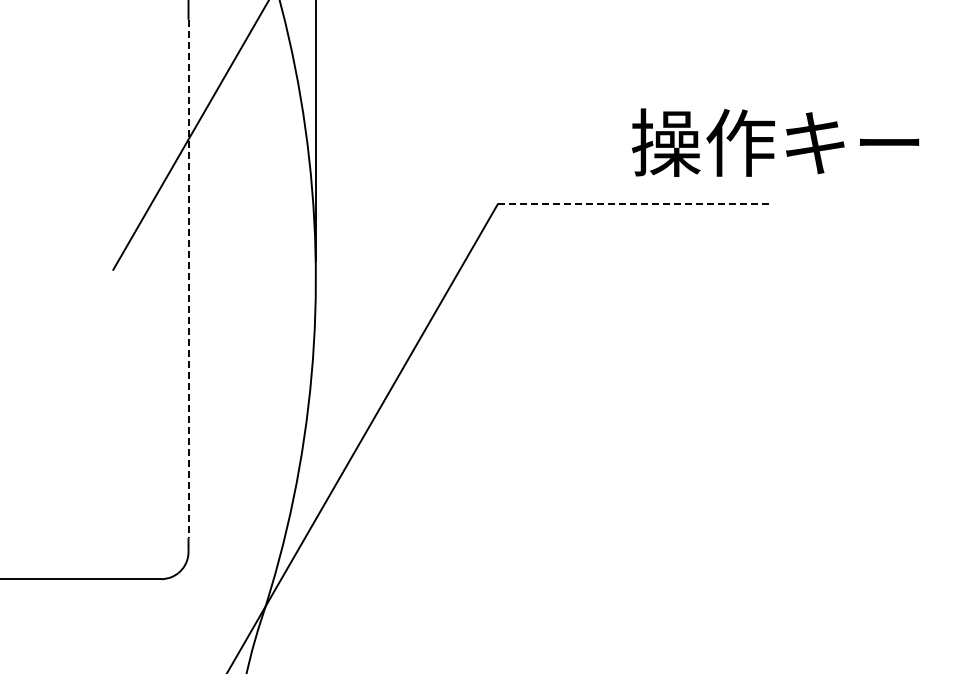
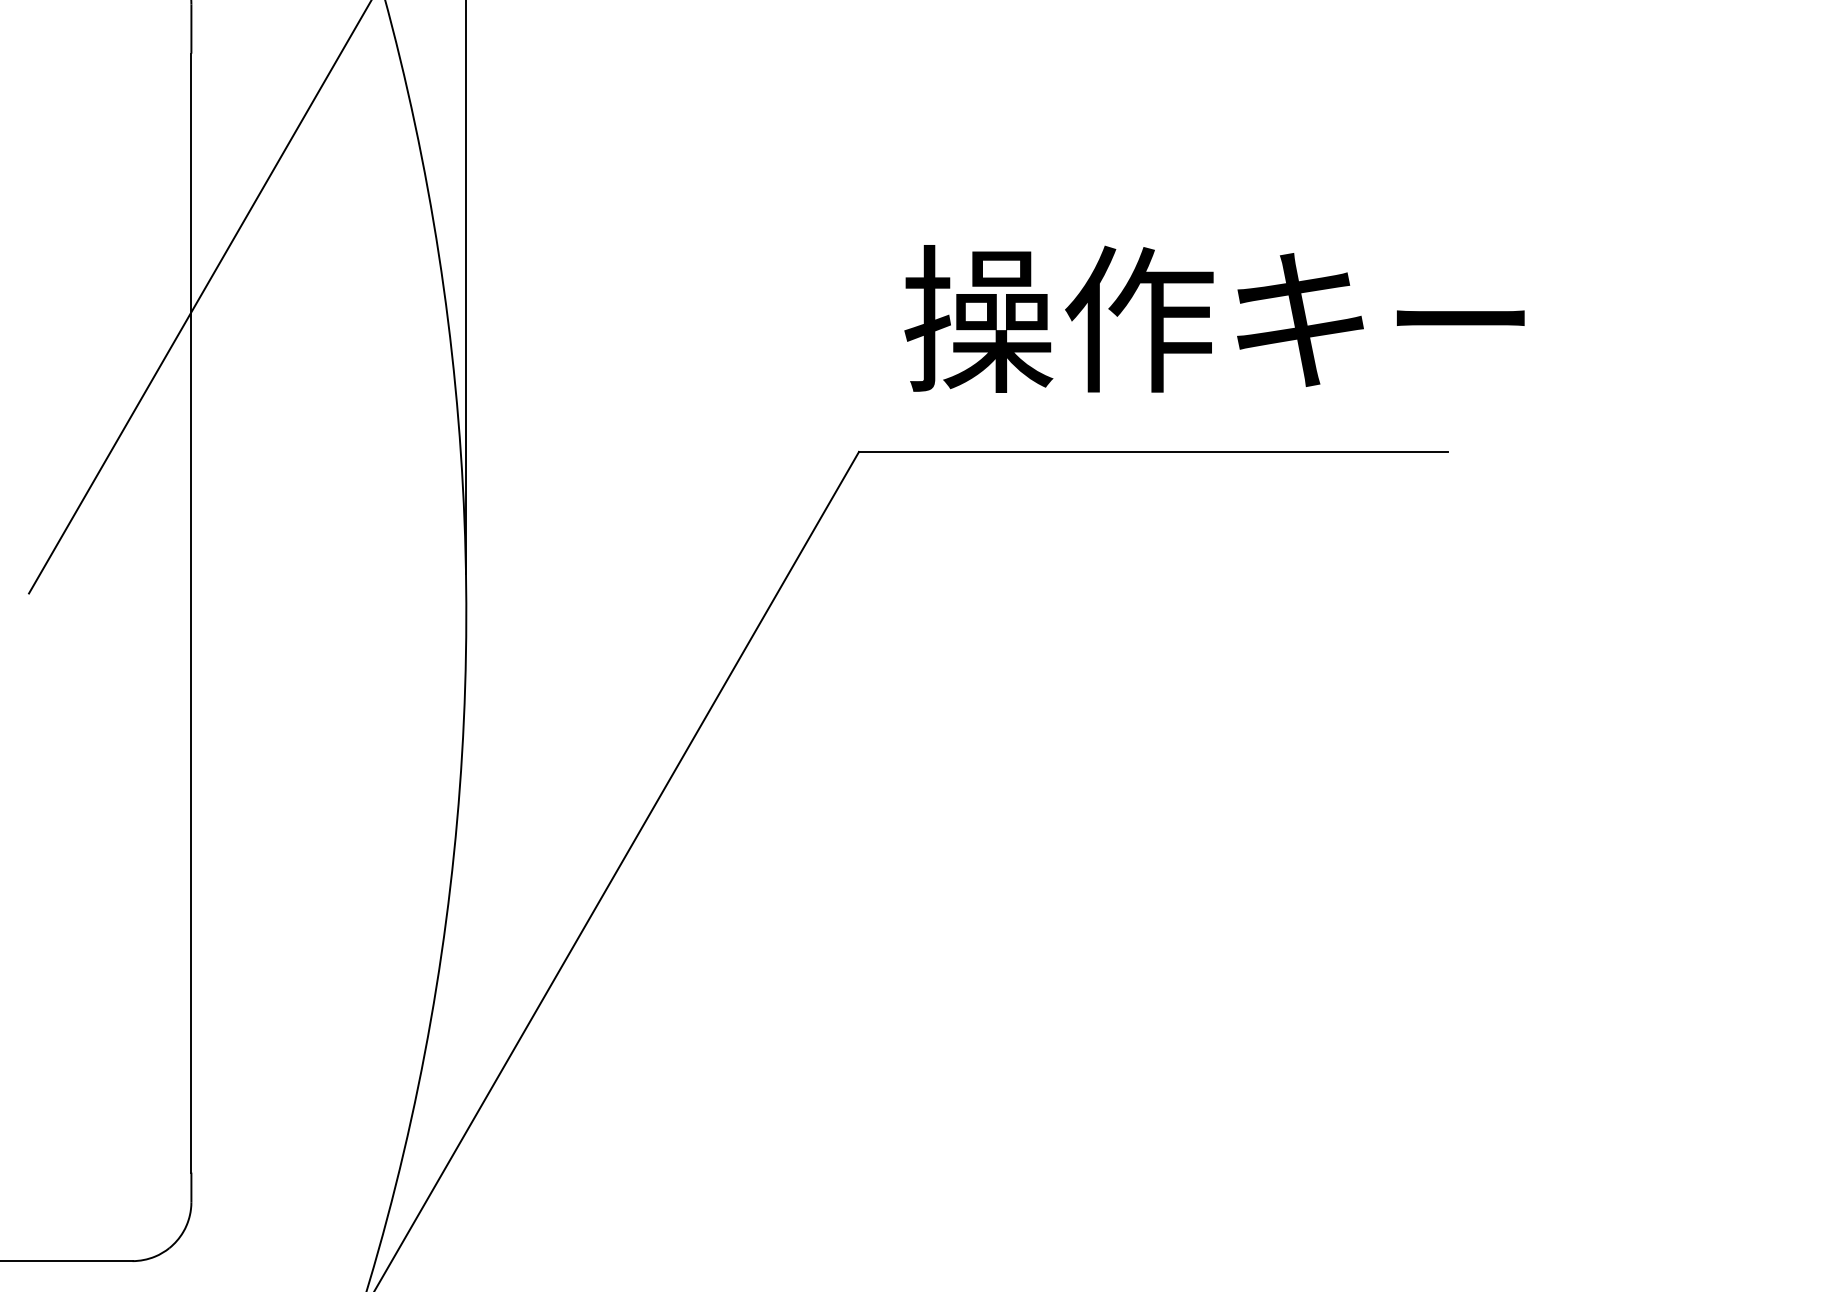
text: (775, 142) -> (1214, 318), moved
line: (634, 204) -> (1154, 452), dashed -> solid
line: (188, 279) -> (191, 614), dashed -> solid

